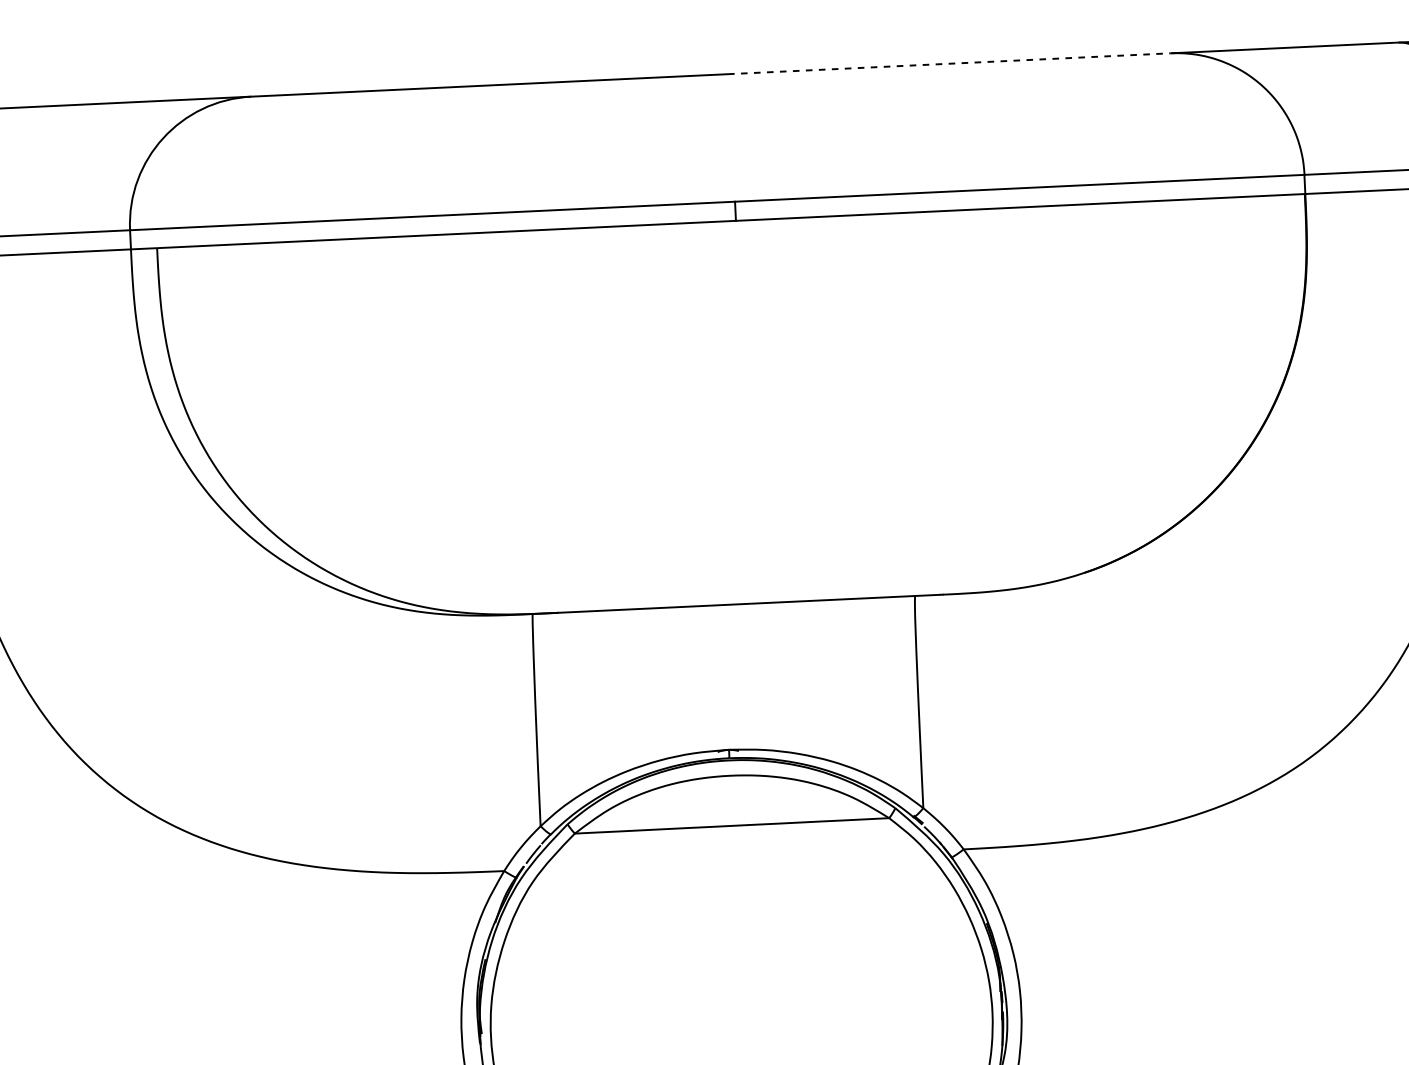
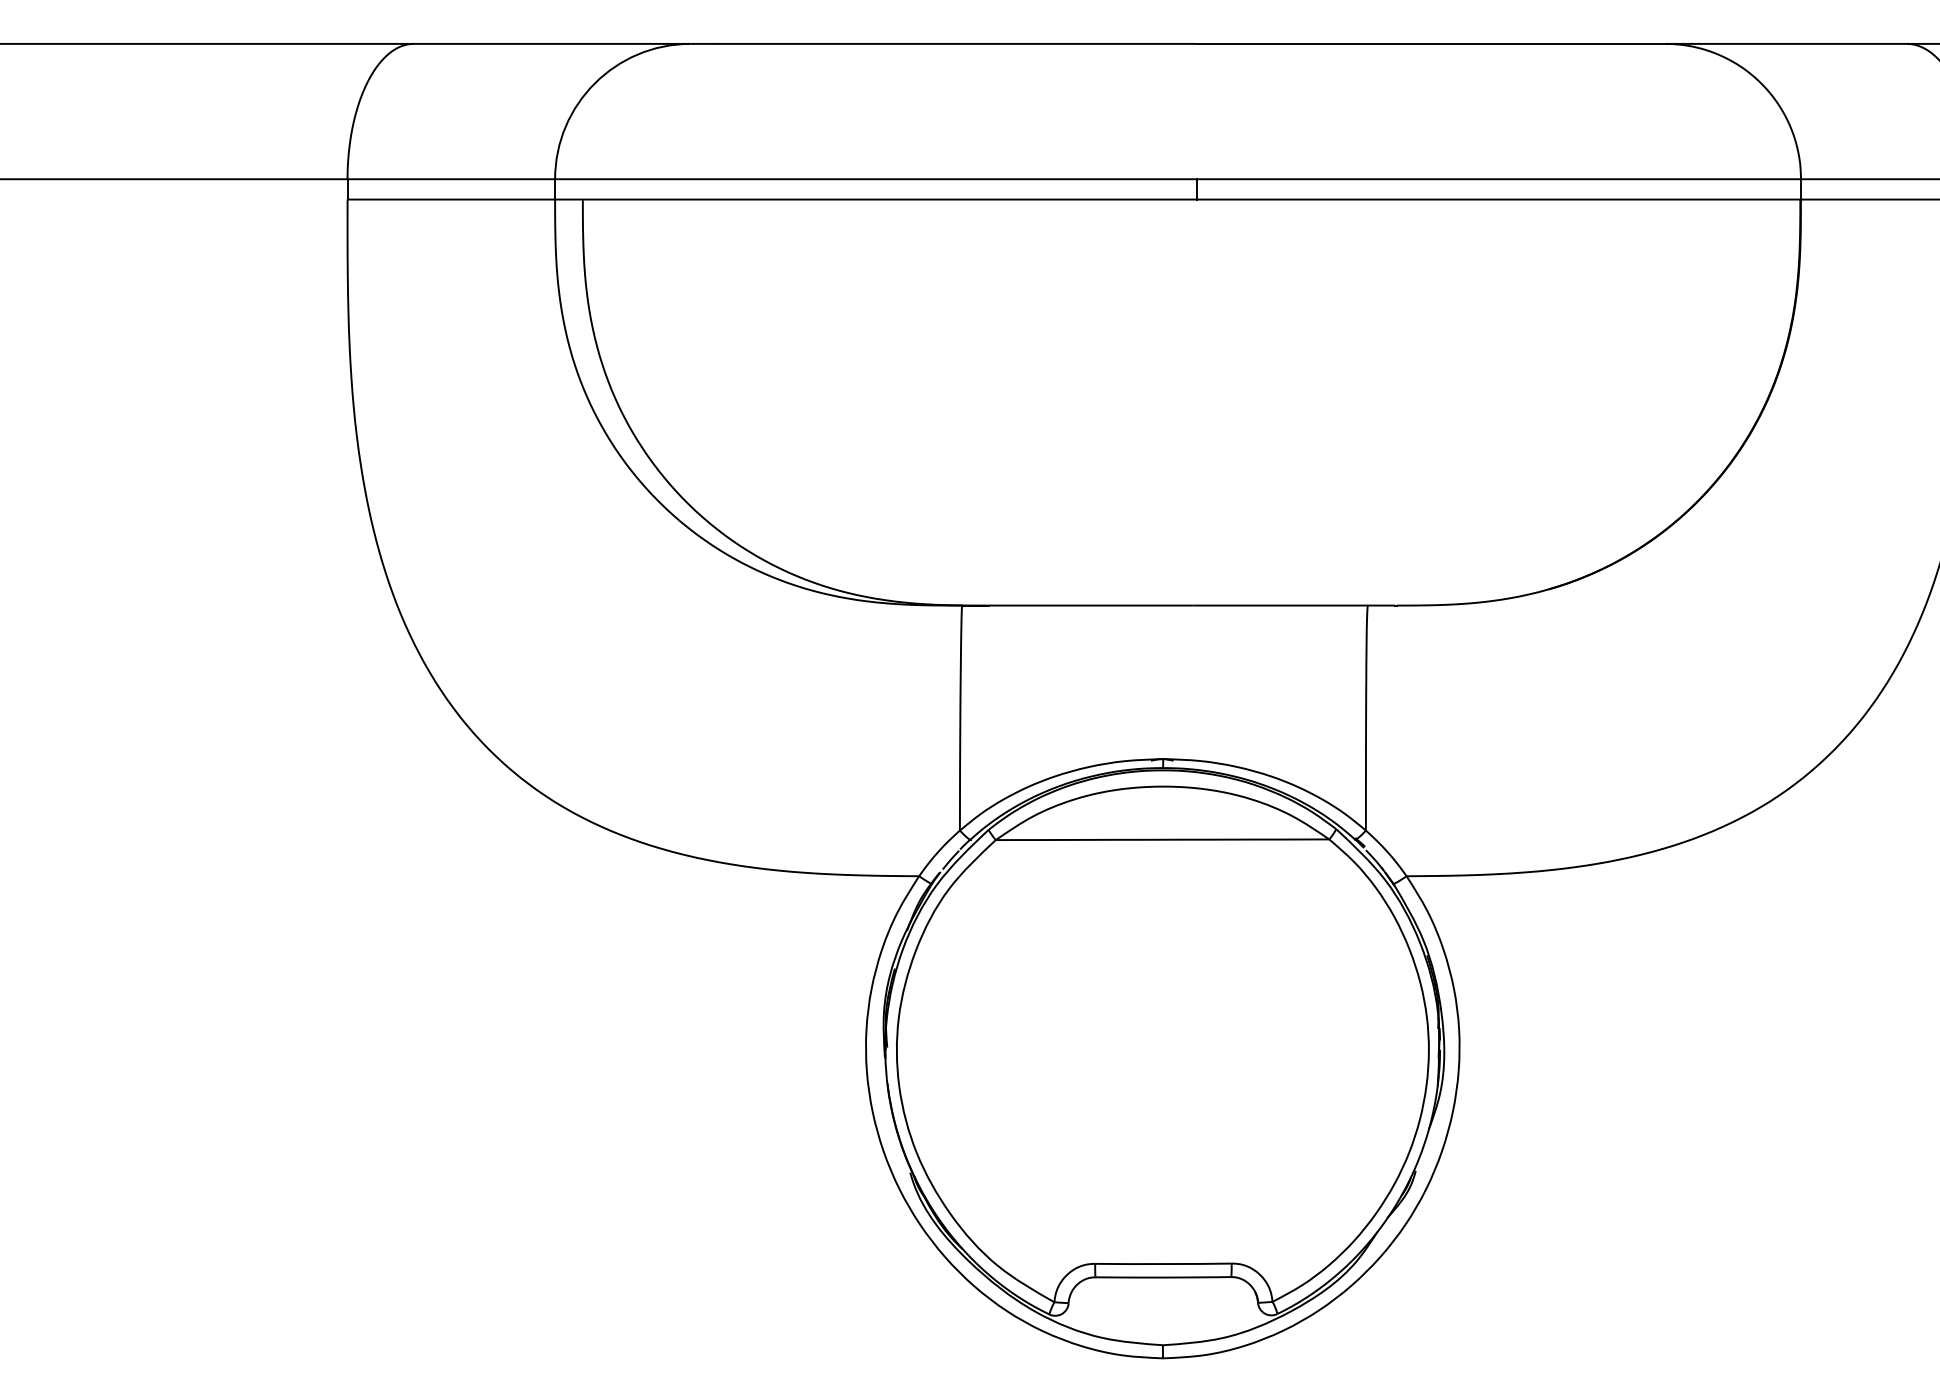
line: (949, 63) -> (1430, 43), dashed -> solid

